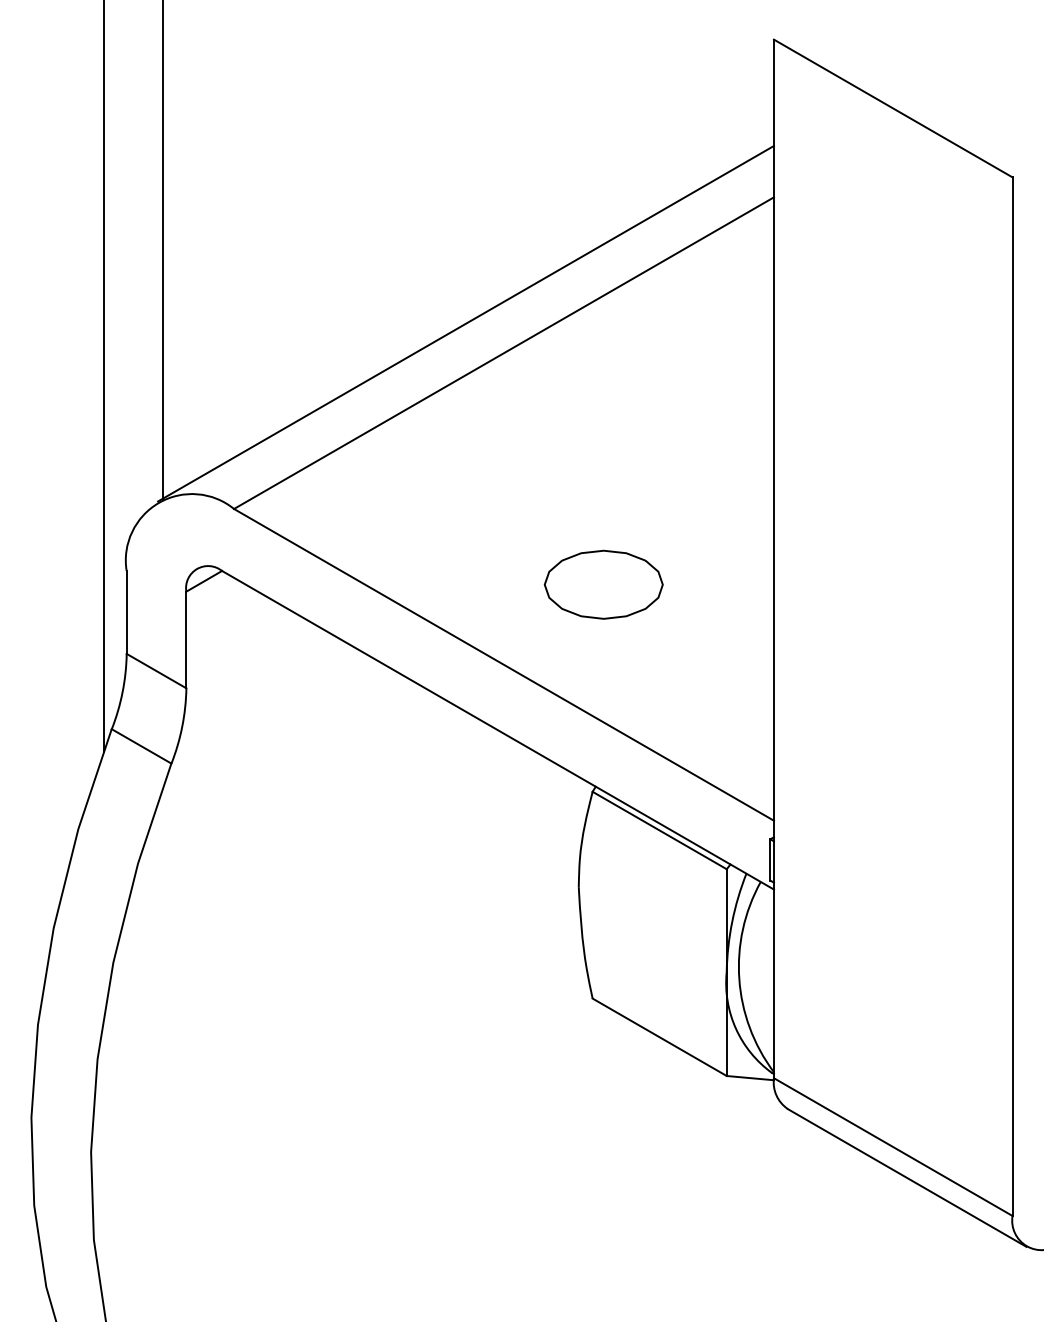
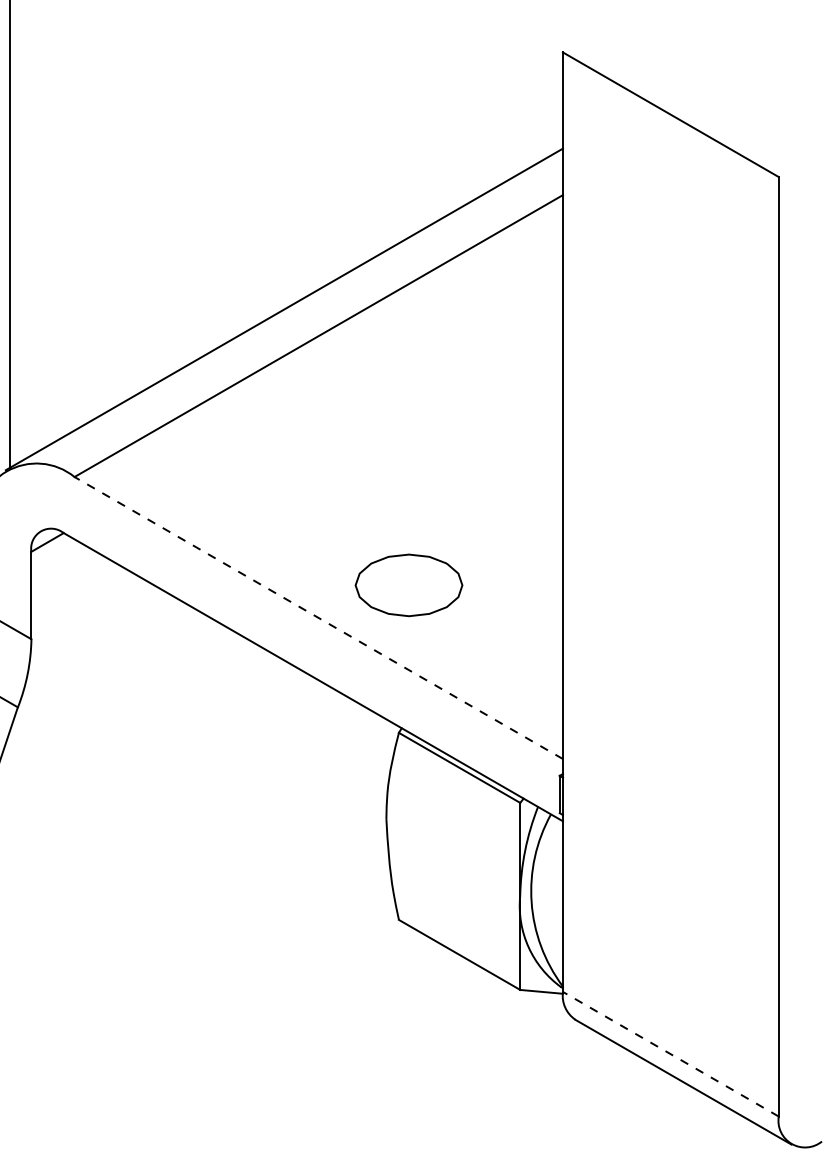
part: (603, 584) -> (408, 585), moved
line: (504, 664) -> (319, 617), solid -> dashed
line: (893, 1147) -> (671, 1054), solid -> dashed

